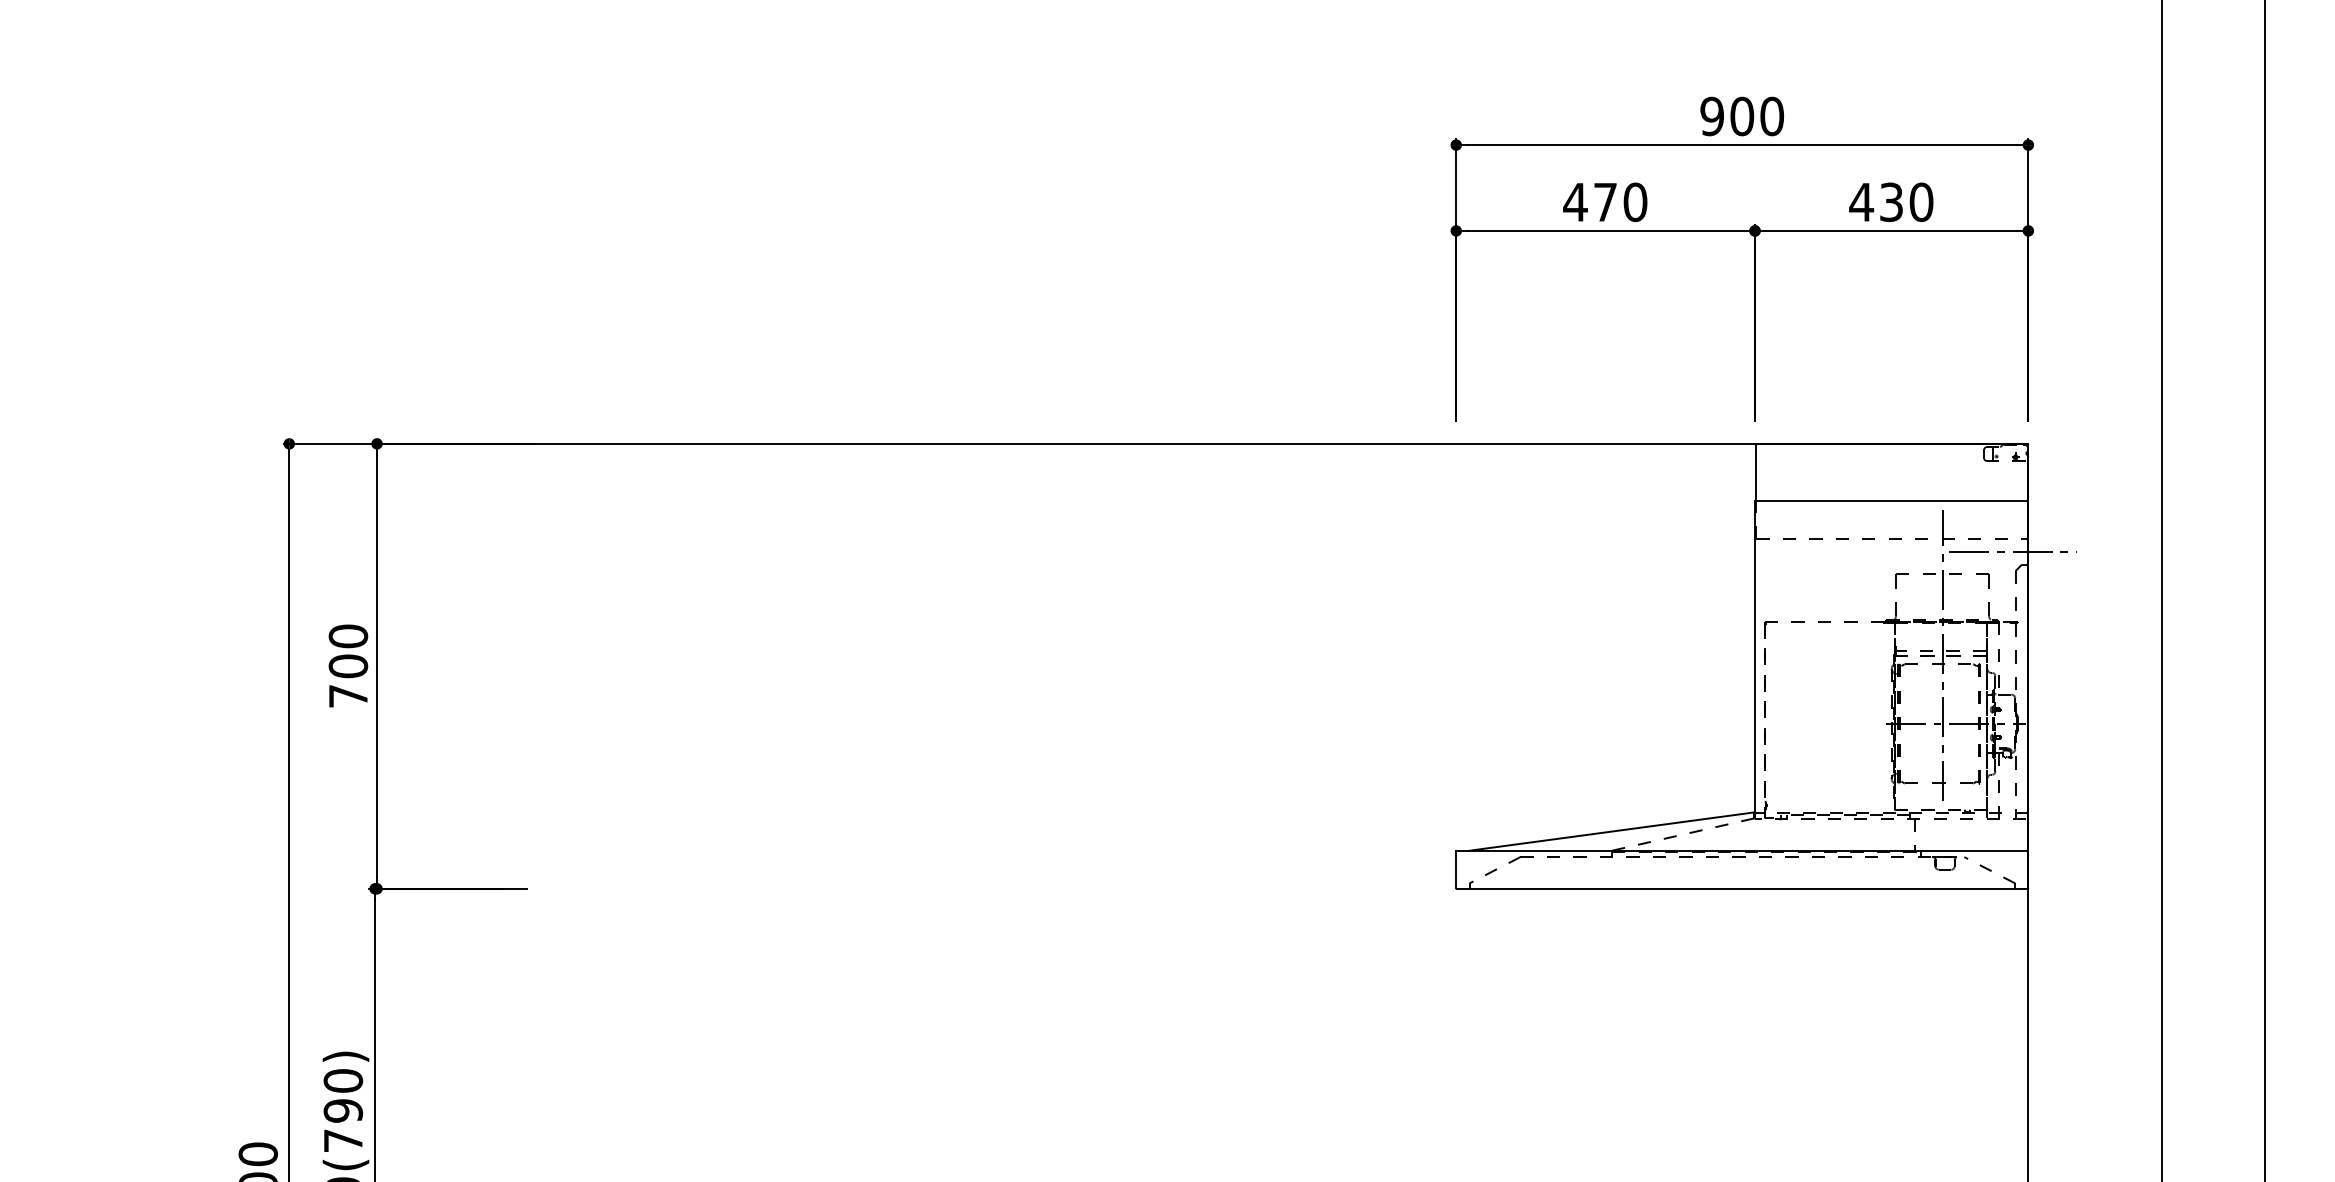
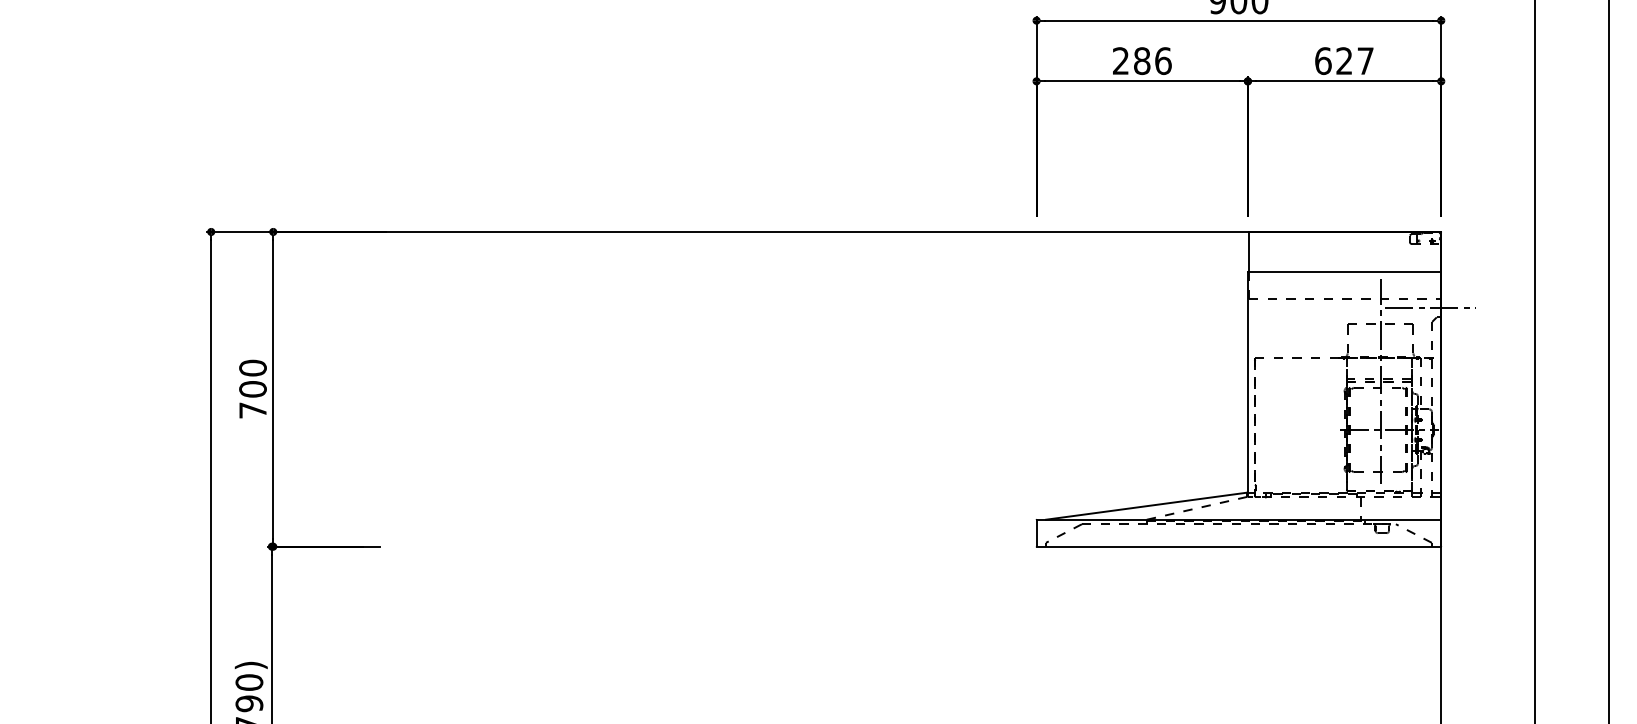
text: (1605, 202) -> (1142, 61), 470 -> 286
text: (1891, 202) -> (1344, 61), 430 -> 627

